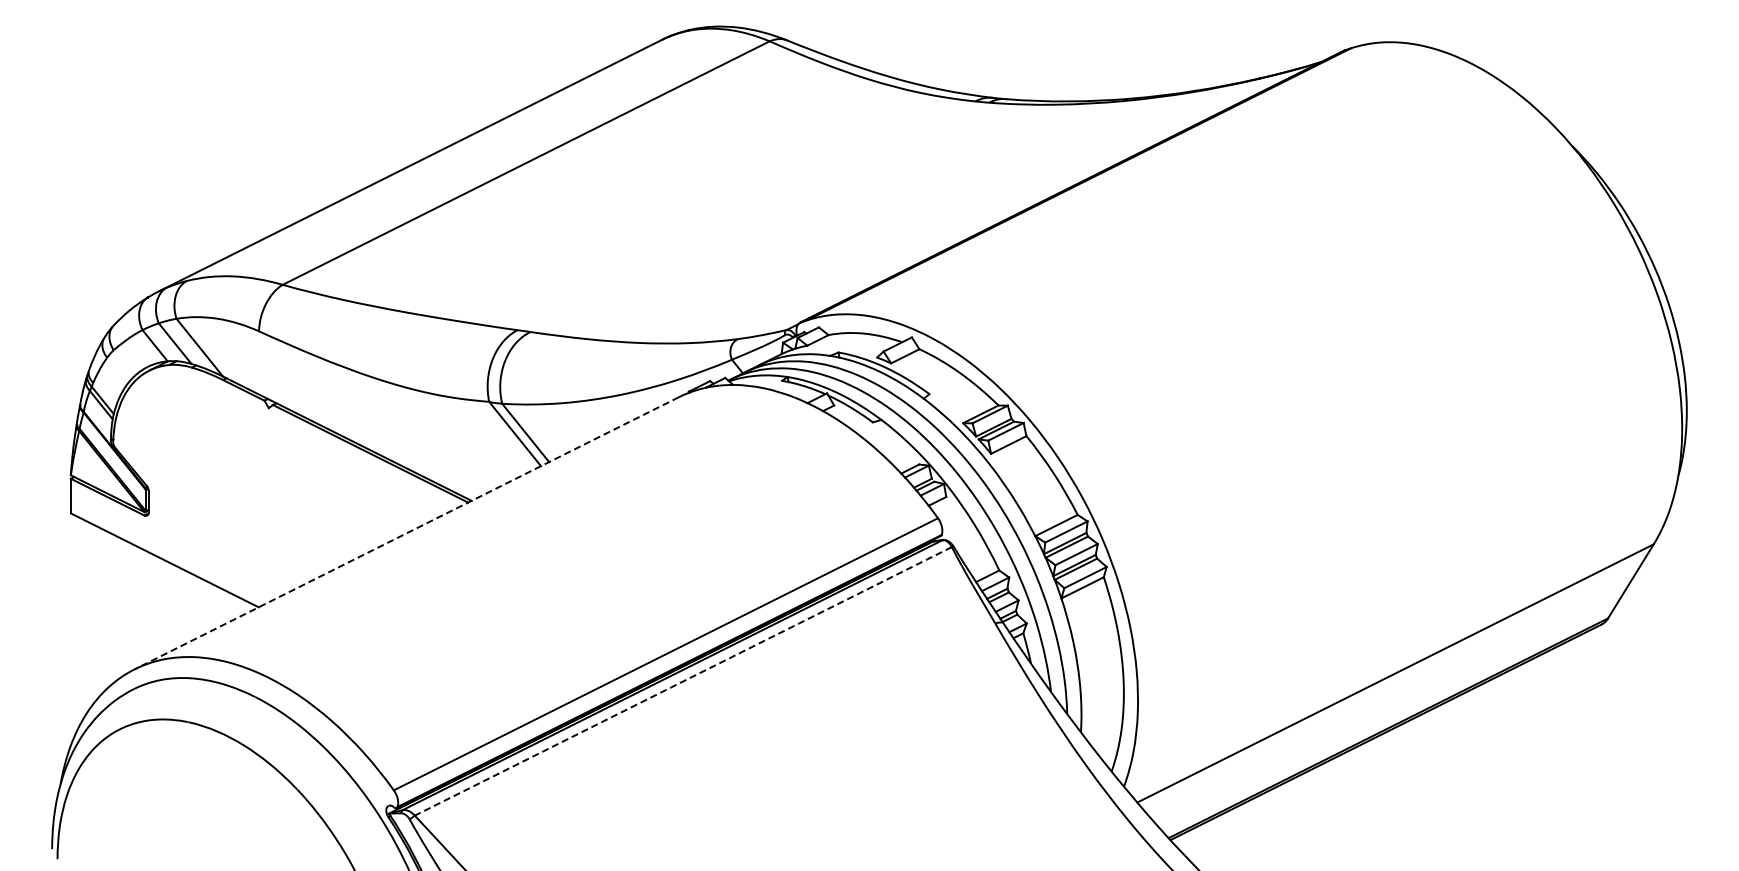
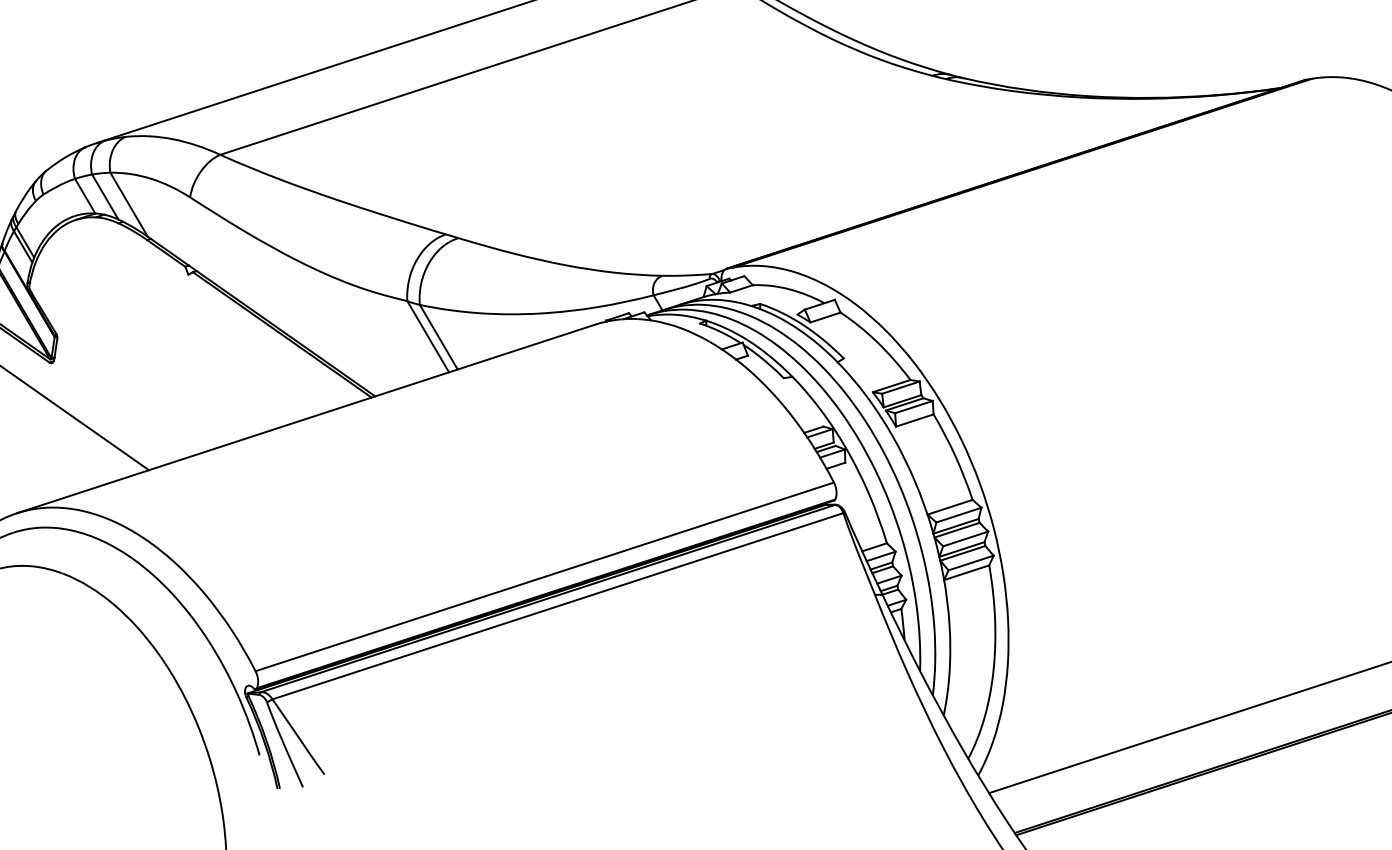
line: (406, 533) -> (306, 419), dashed -> solid
line: (682, 681) -> (557, 606), dashed -> solid

